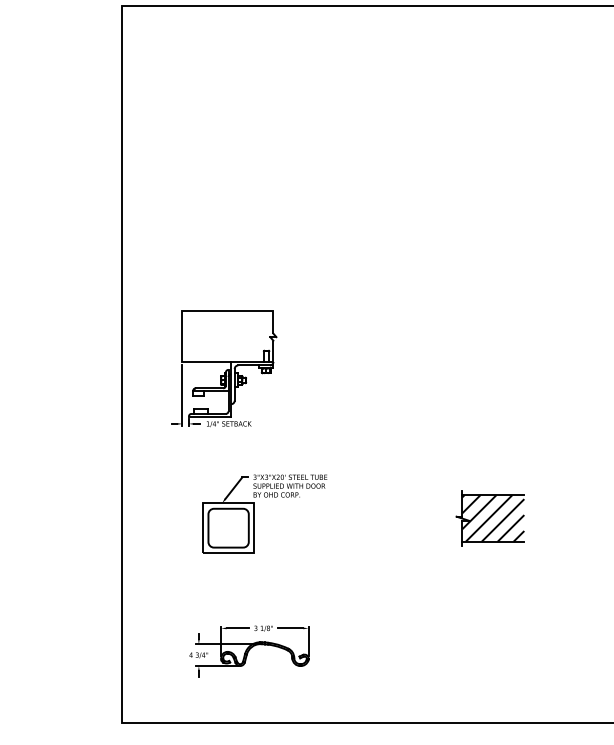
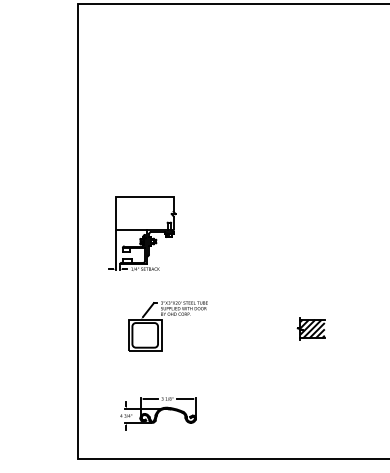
part: (488, 517) -> (310, 328), size x0.62

